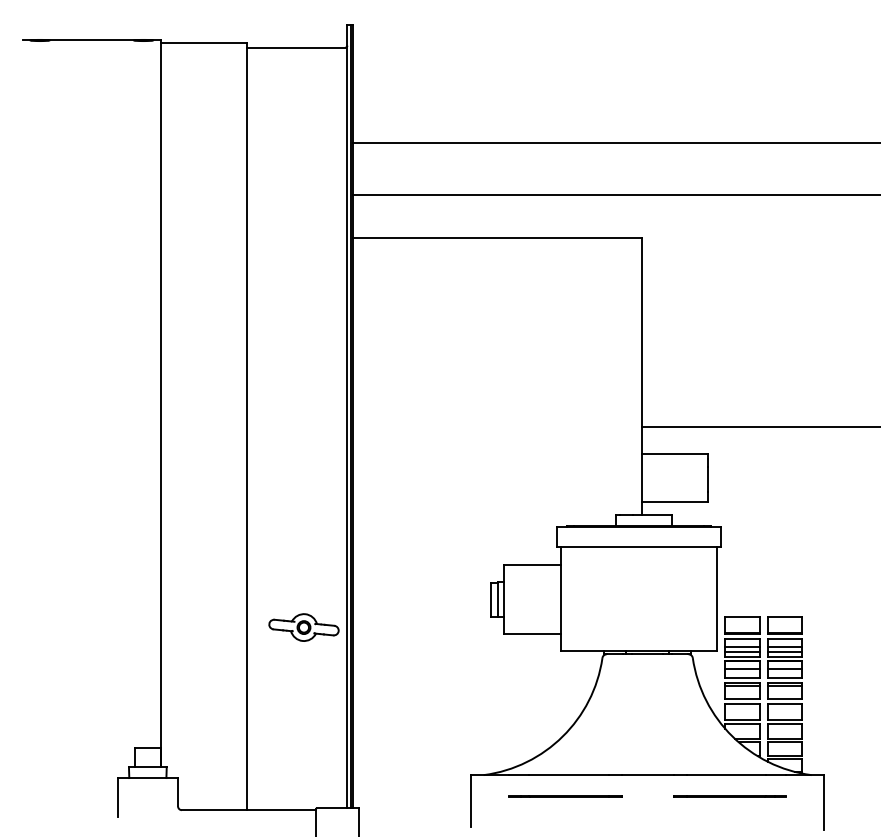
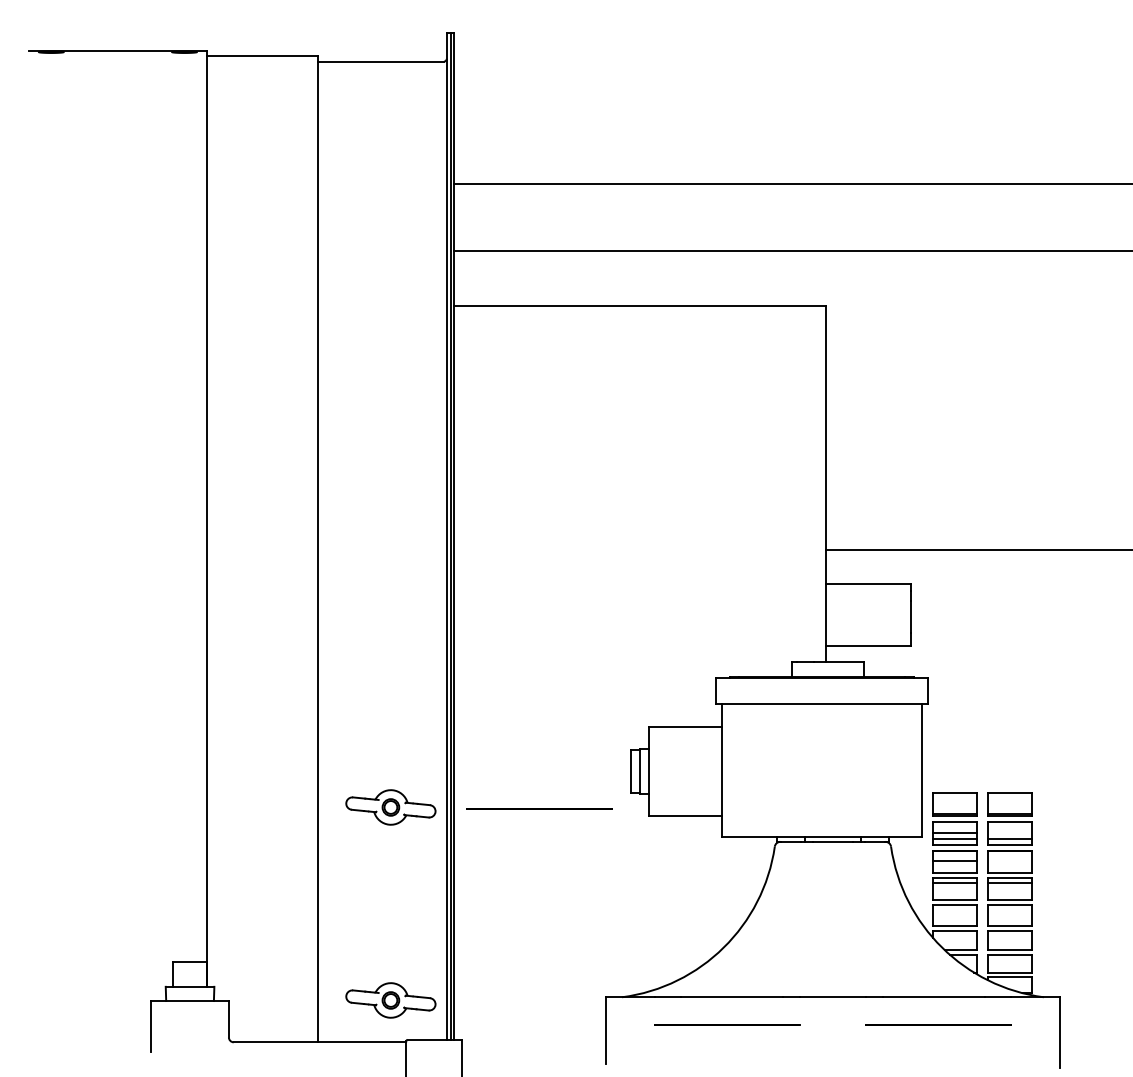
line: (419, 628) -> (539, 808), added
line: (784, 647) -> (1009, 832), removed
line: (784, 669) -> (1009, 861), removed
part: (303, 777) -> (390, 1000), added

